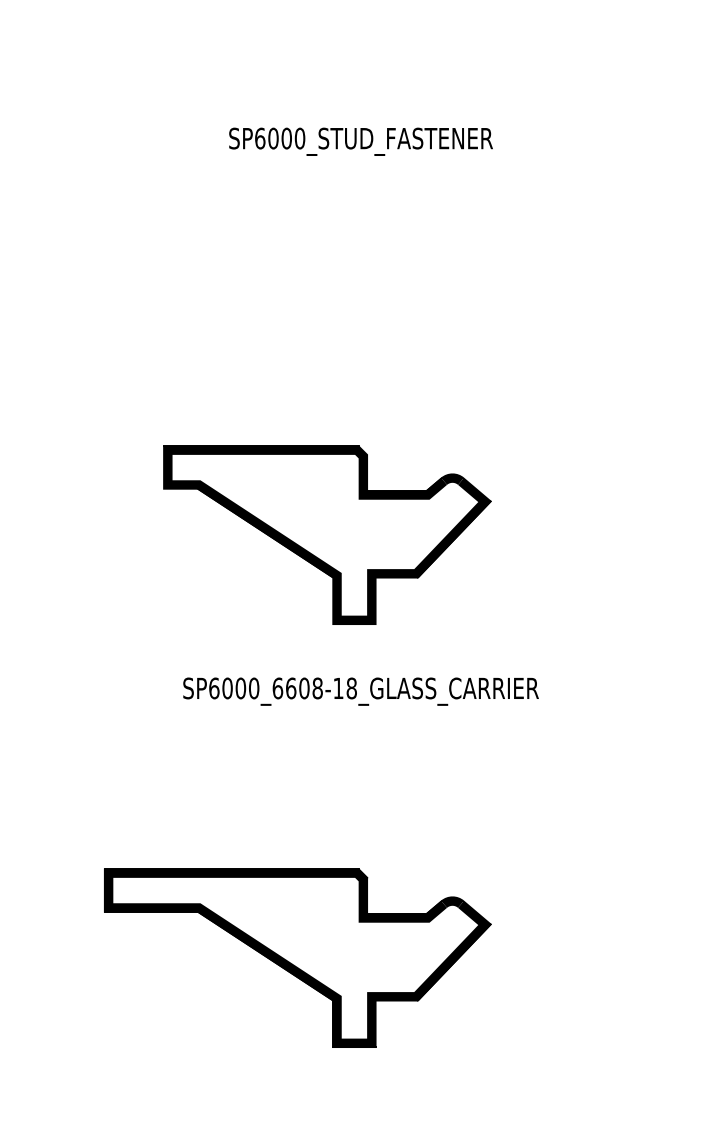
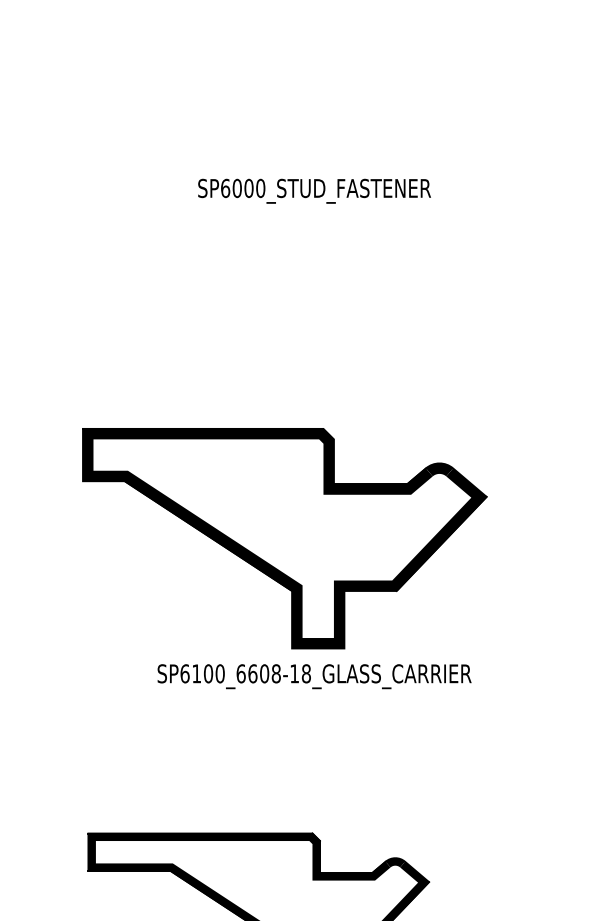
part: (327, 534) -> (284, 537), size x1.4
text: (227, 688) -> (196, 673), SP6000_6608-18_GLASS_CARRIER -> SP6100_6608-18_GLASS_CARRIER

